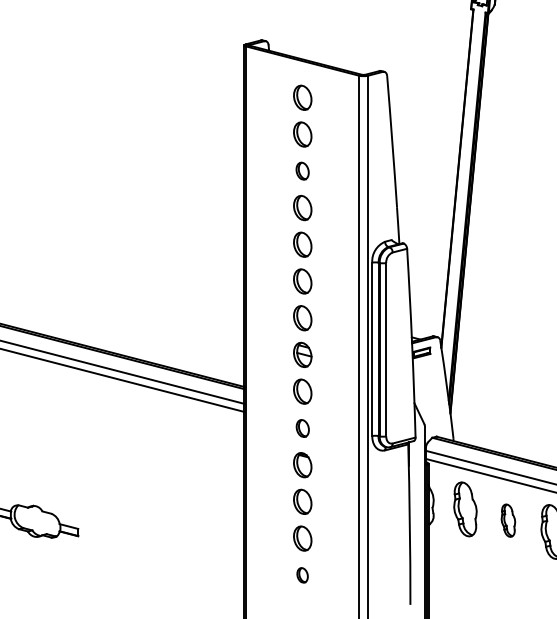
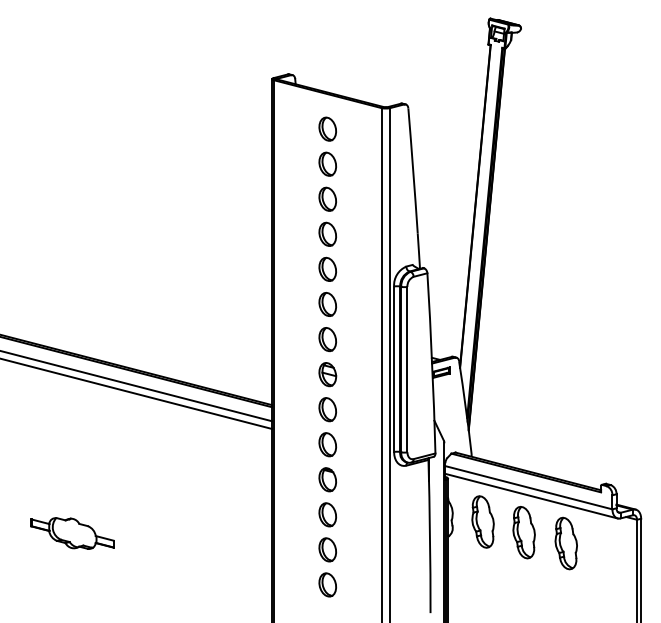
part: (302, 170) -> (327, 198), size x1.43
part: (302, 428) -> (327, 444), size x1.43
part: (507, 520) -> (523, 532), size x1.67
part: (302, 574) -> (327, 584), size x1.67

